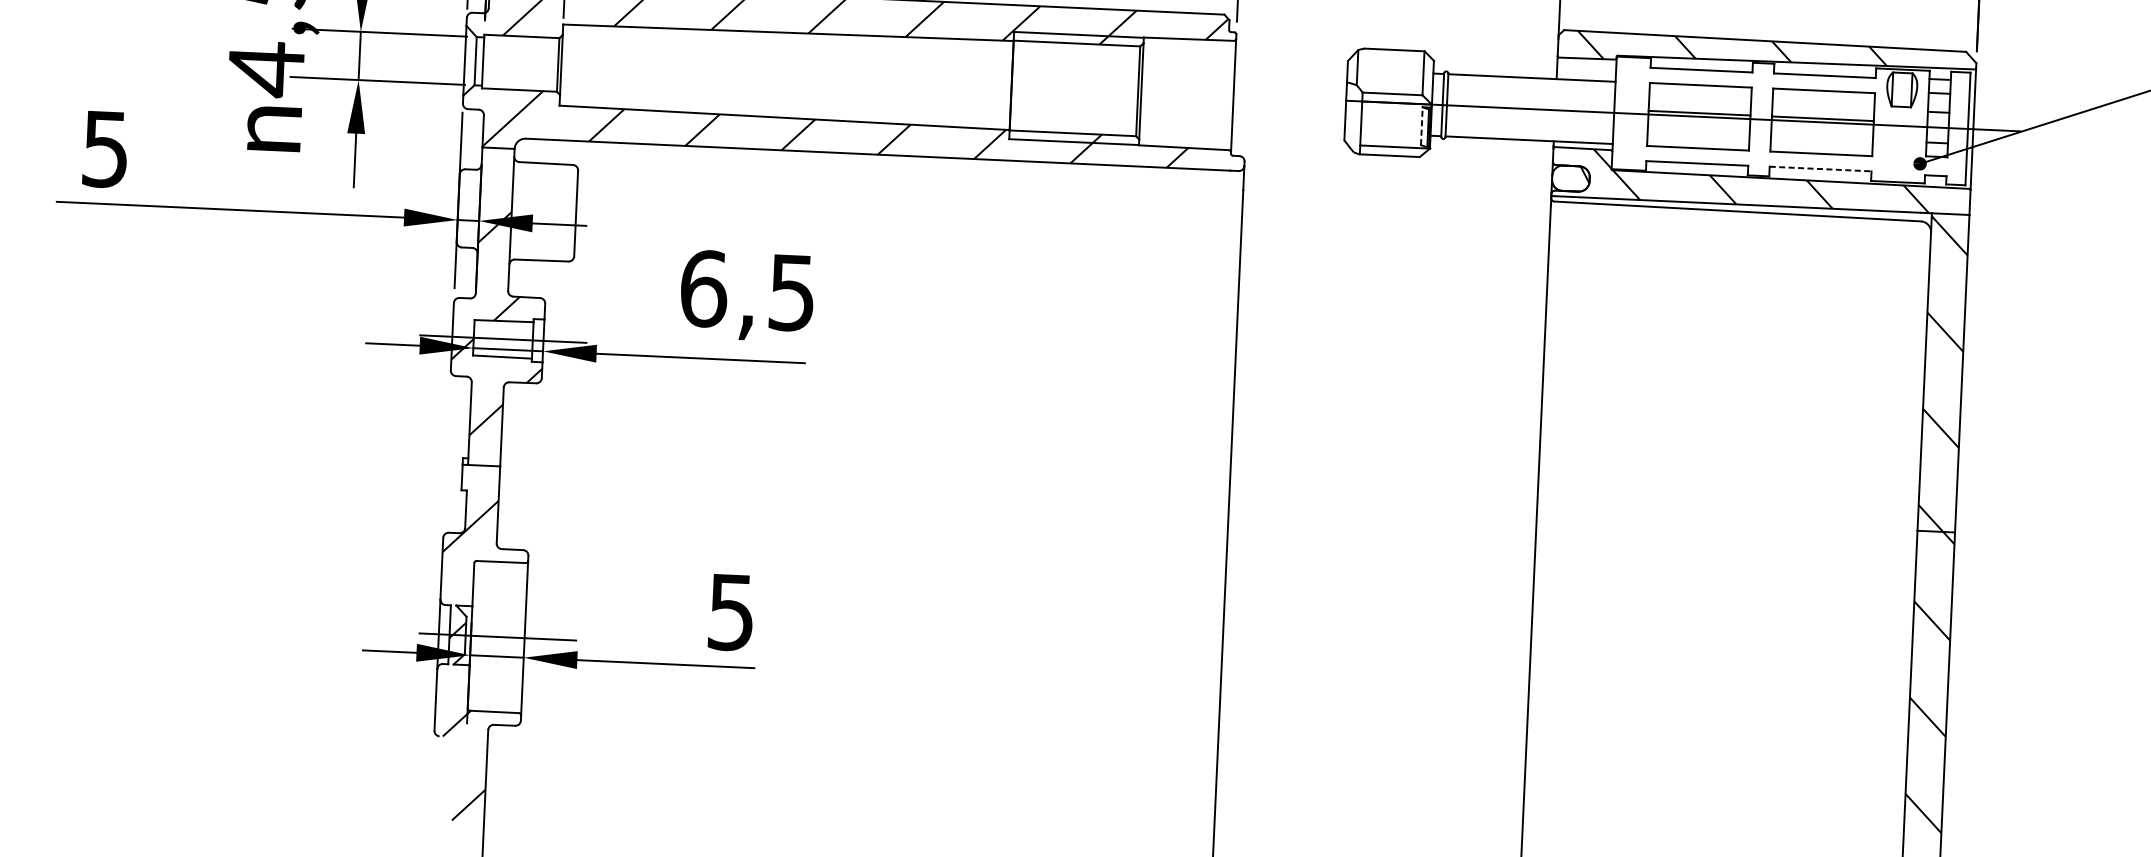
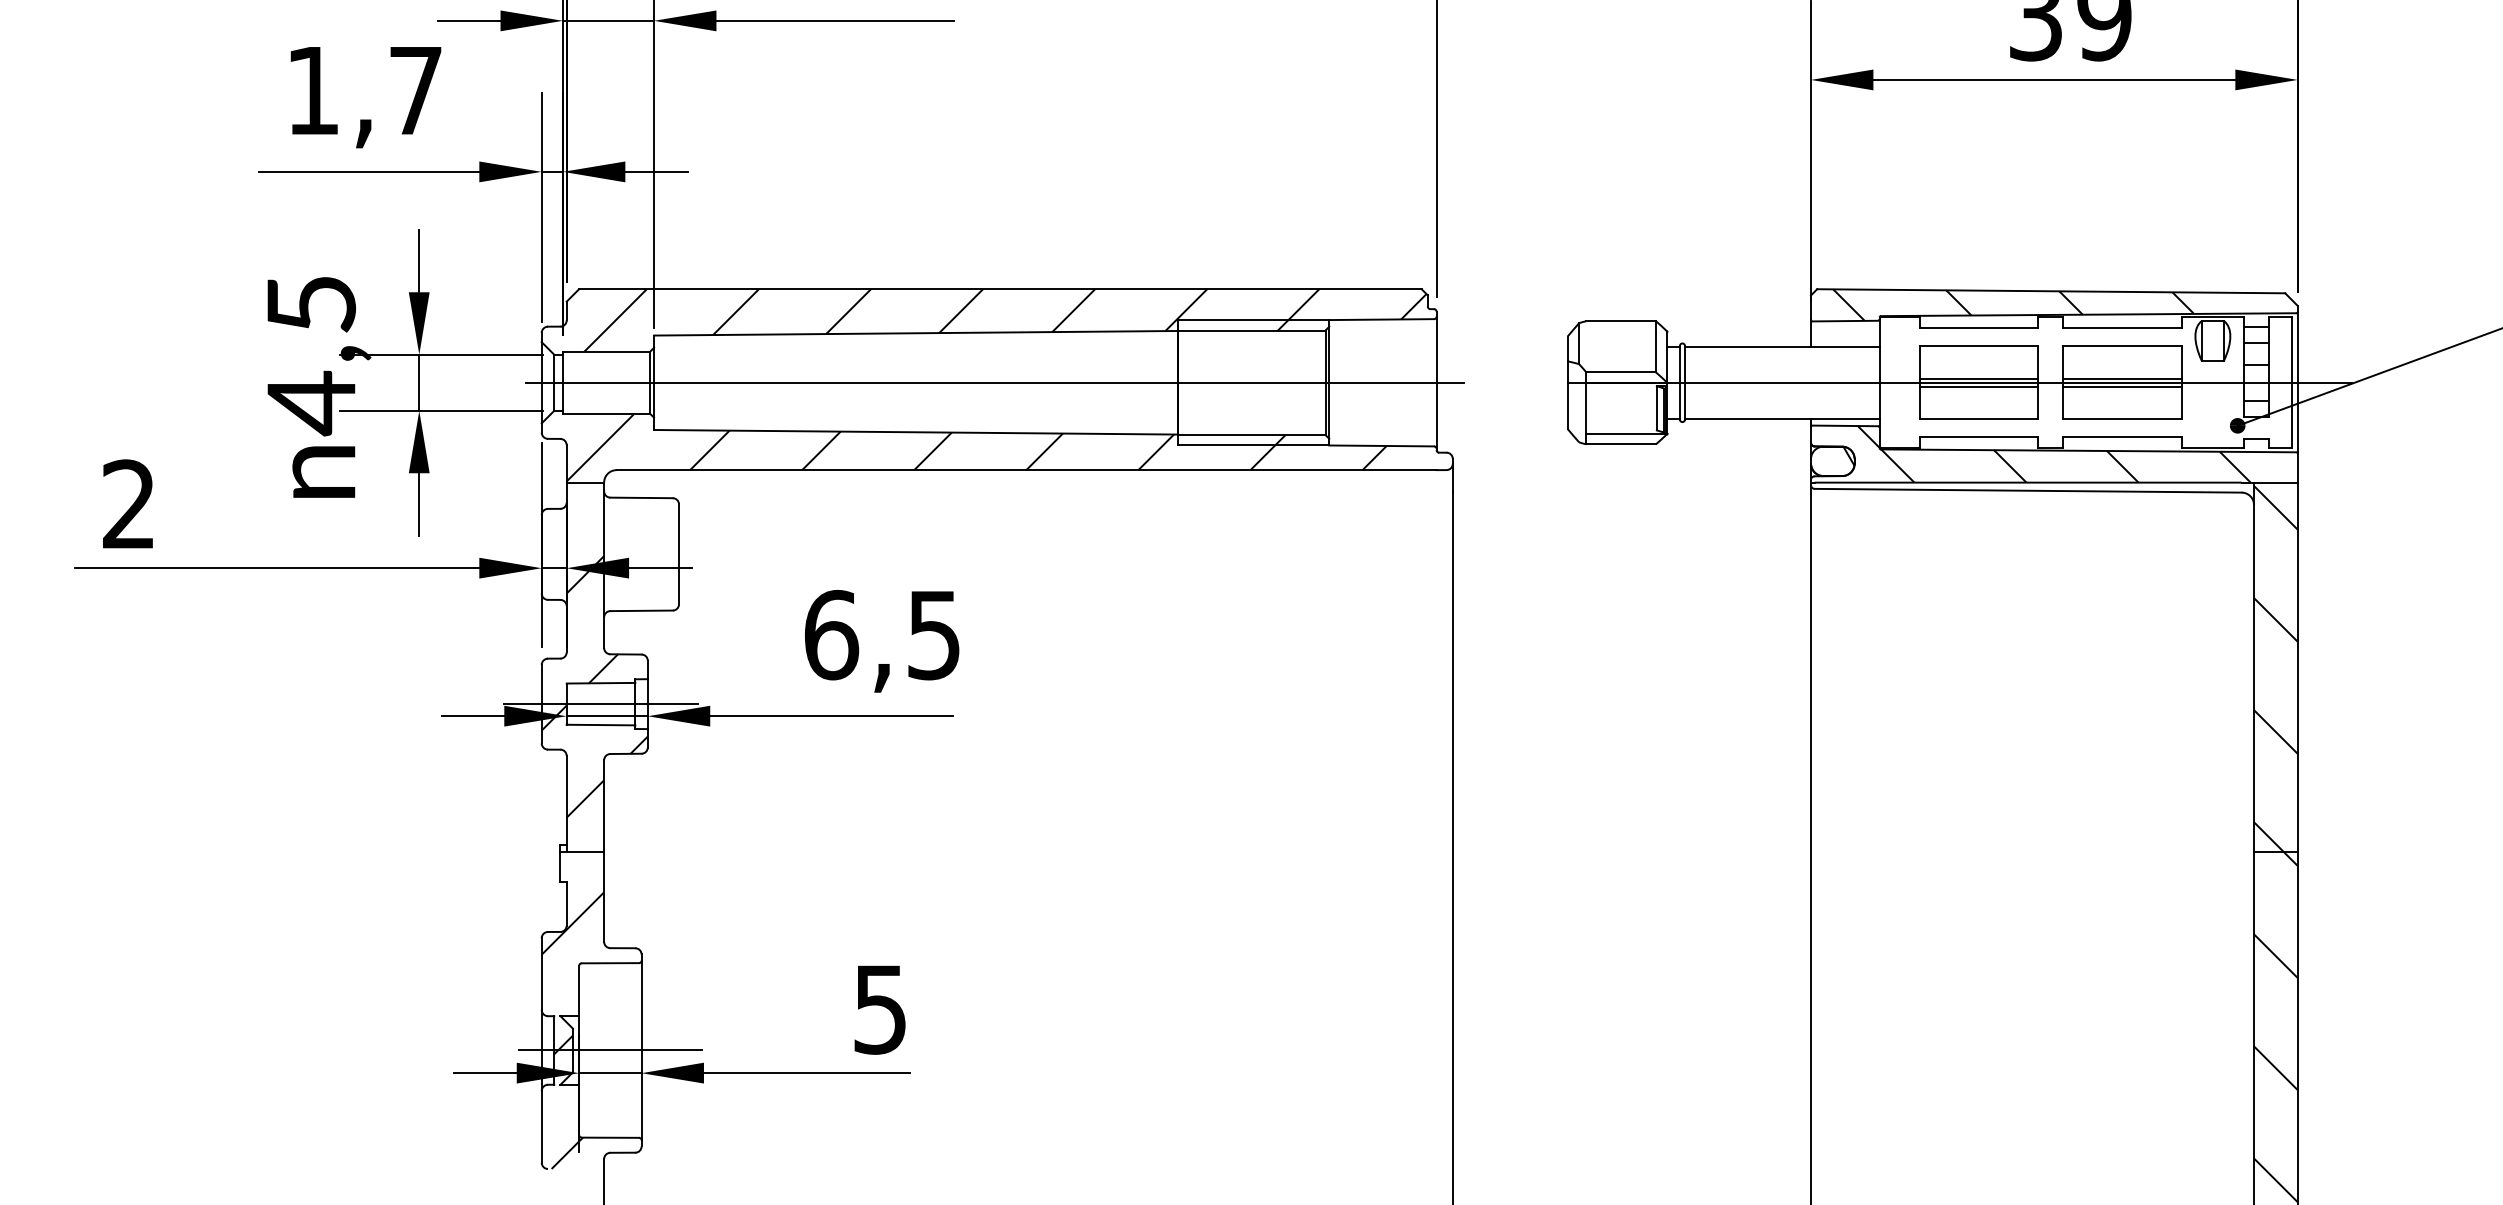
line: (854, 78) -> (995, 382), added
line: (1698, 119) -> (1978, 386), added
line: (1421, 125) -> (1656, 407), dashed -> solid
line: (1822, 125) -> (2122, 386), added
text: (105, 149) -> (128, 504), 5 -> 2
line: (1820, 169) -> (2122, 437), dashed -> solid

